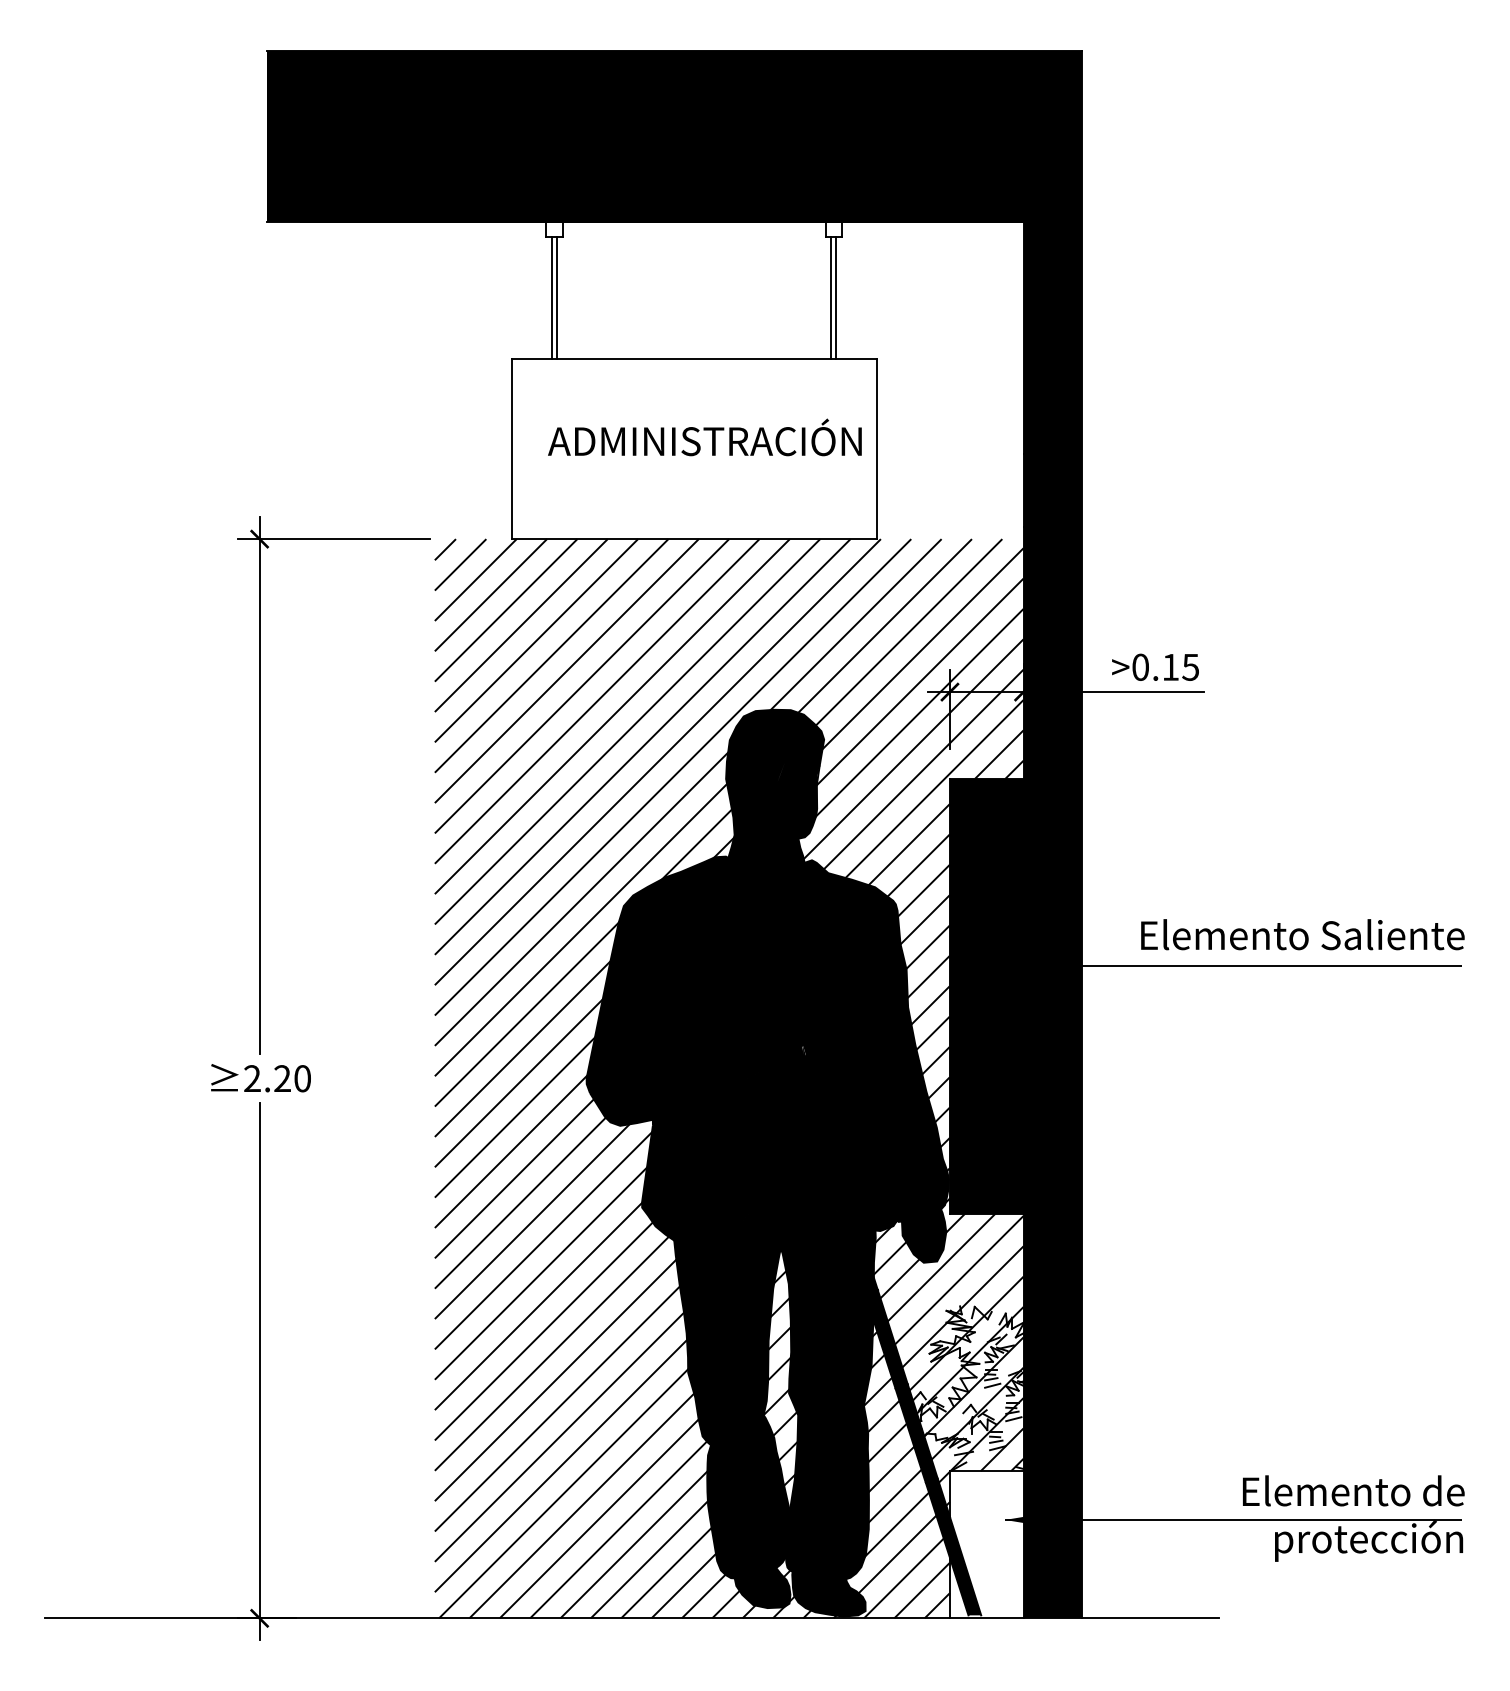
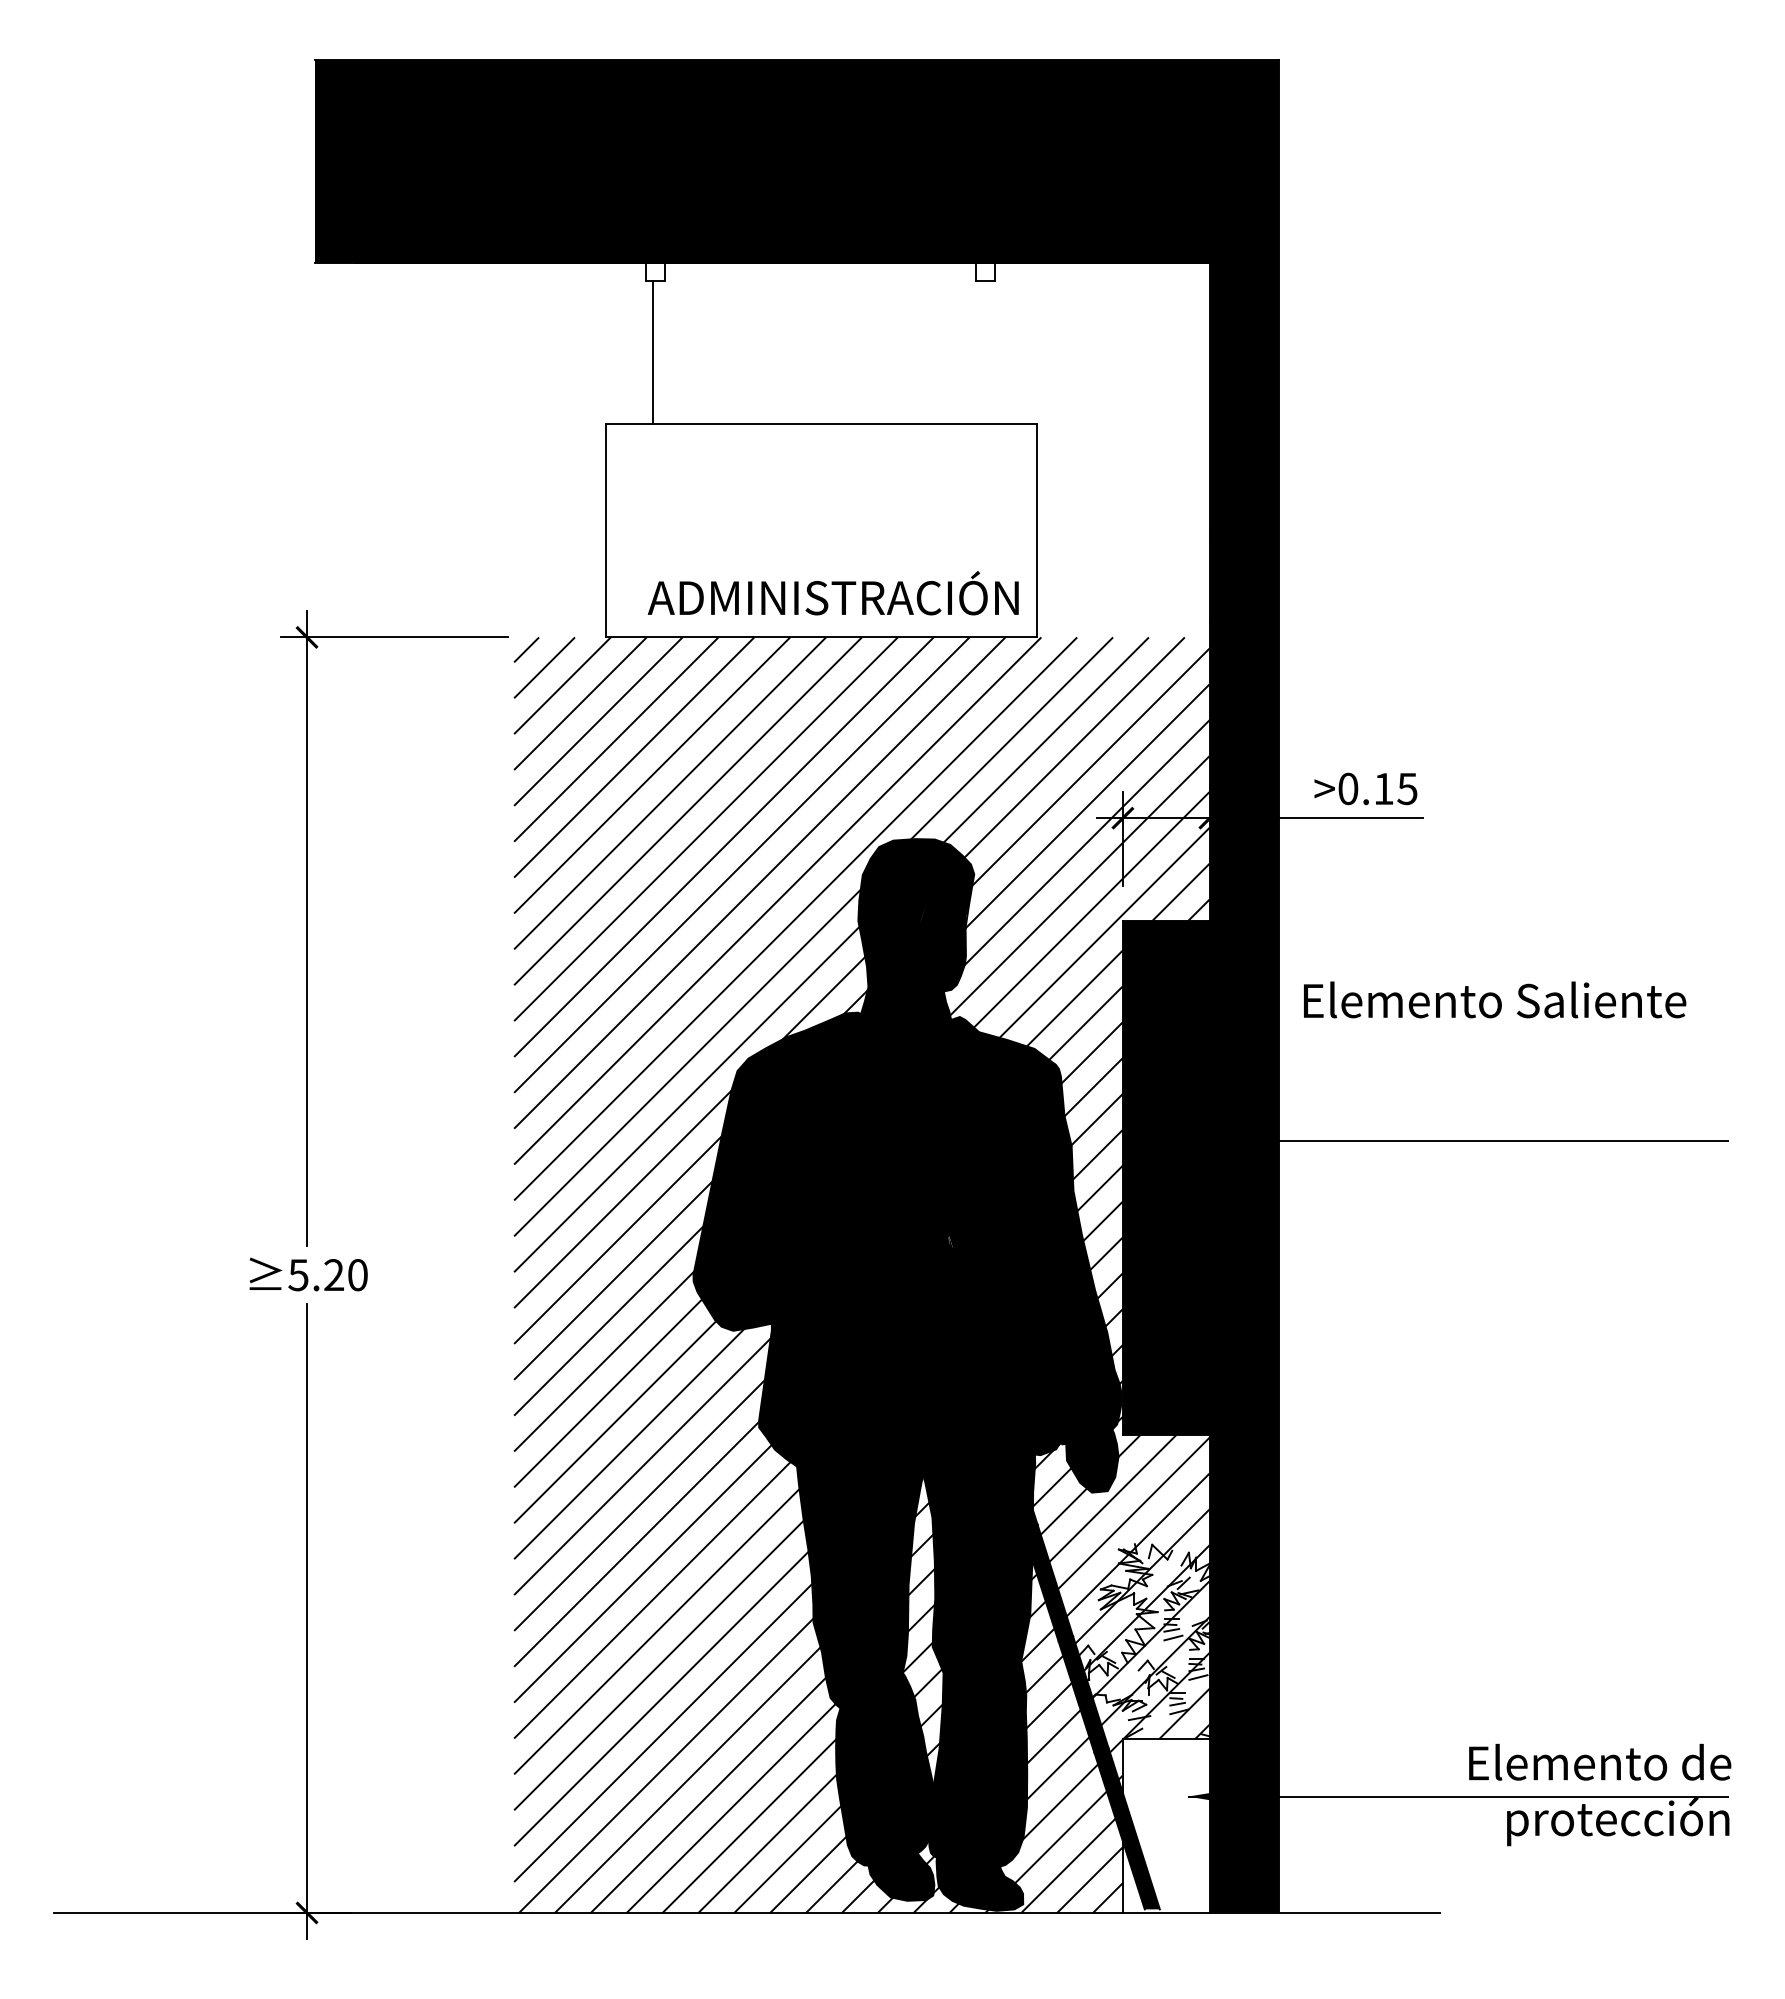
line: (557, 298) -> (658, 352), removed
line: (831, 298) -> (982, 352), removed
line: (836, 298) -> (988, 352), removed
text: (704, 437) -> (832, 593), moved
text: (1303, 934) -> (1495, 999), moved
text: (252, 1079) -> (298, 1275), 2.20 -> 5.20

